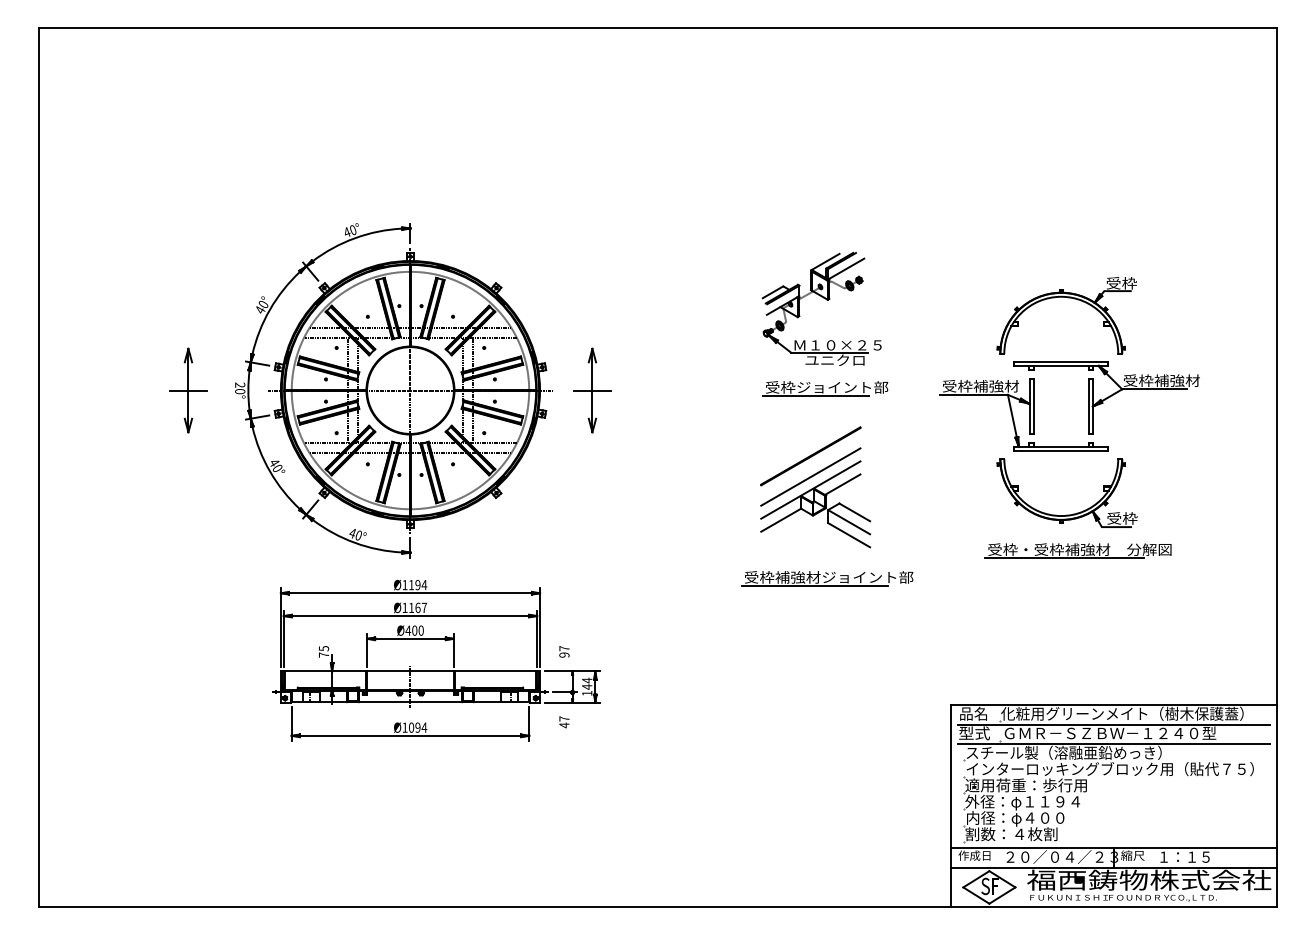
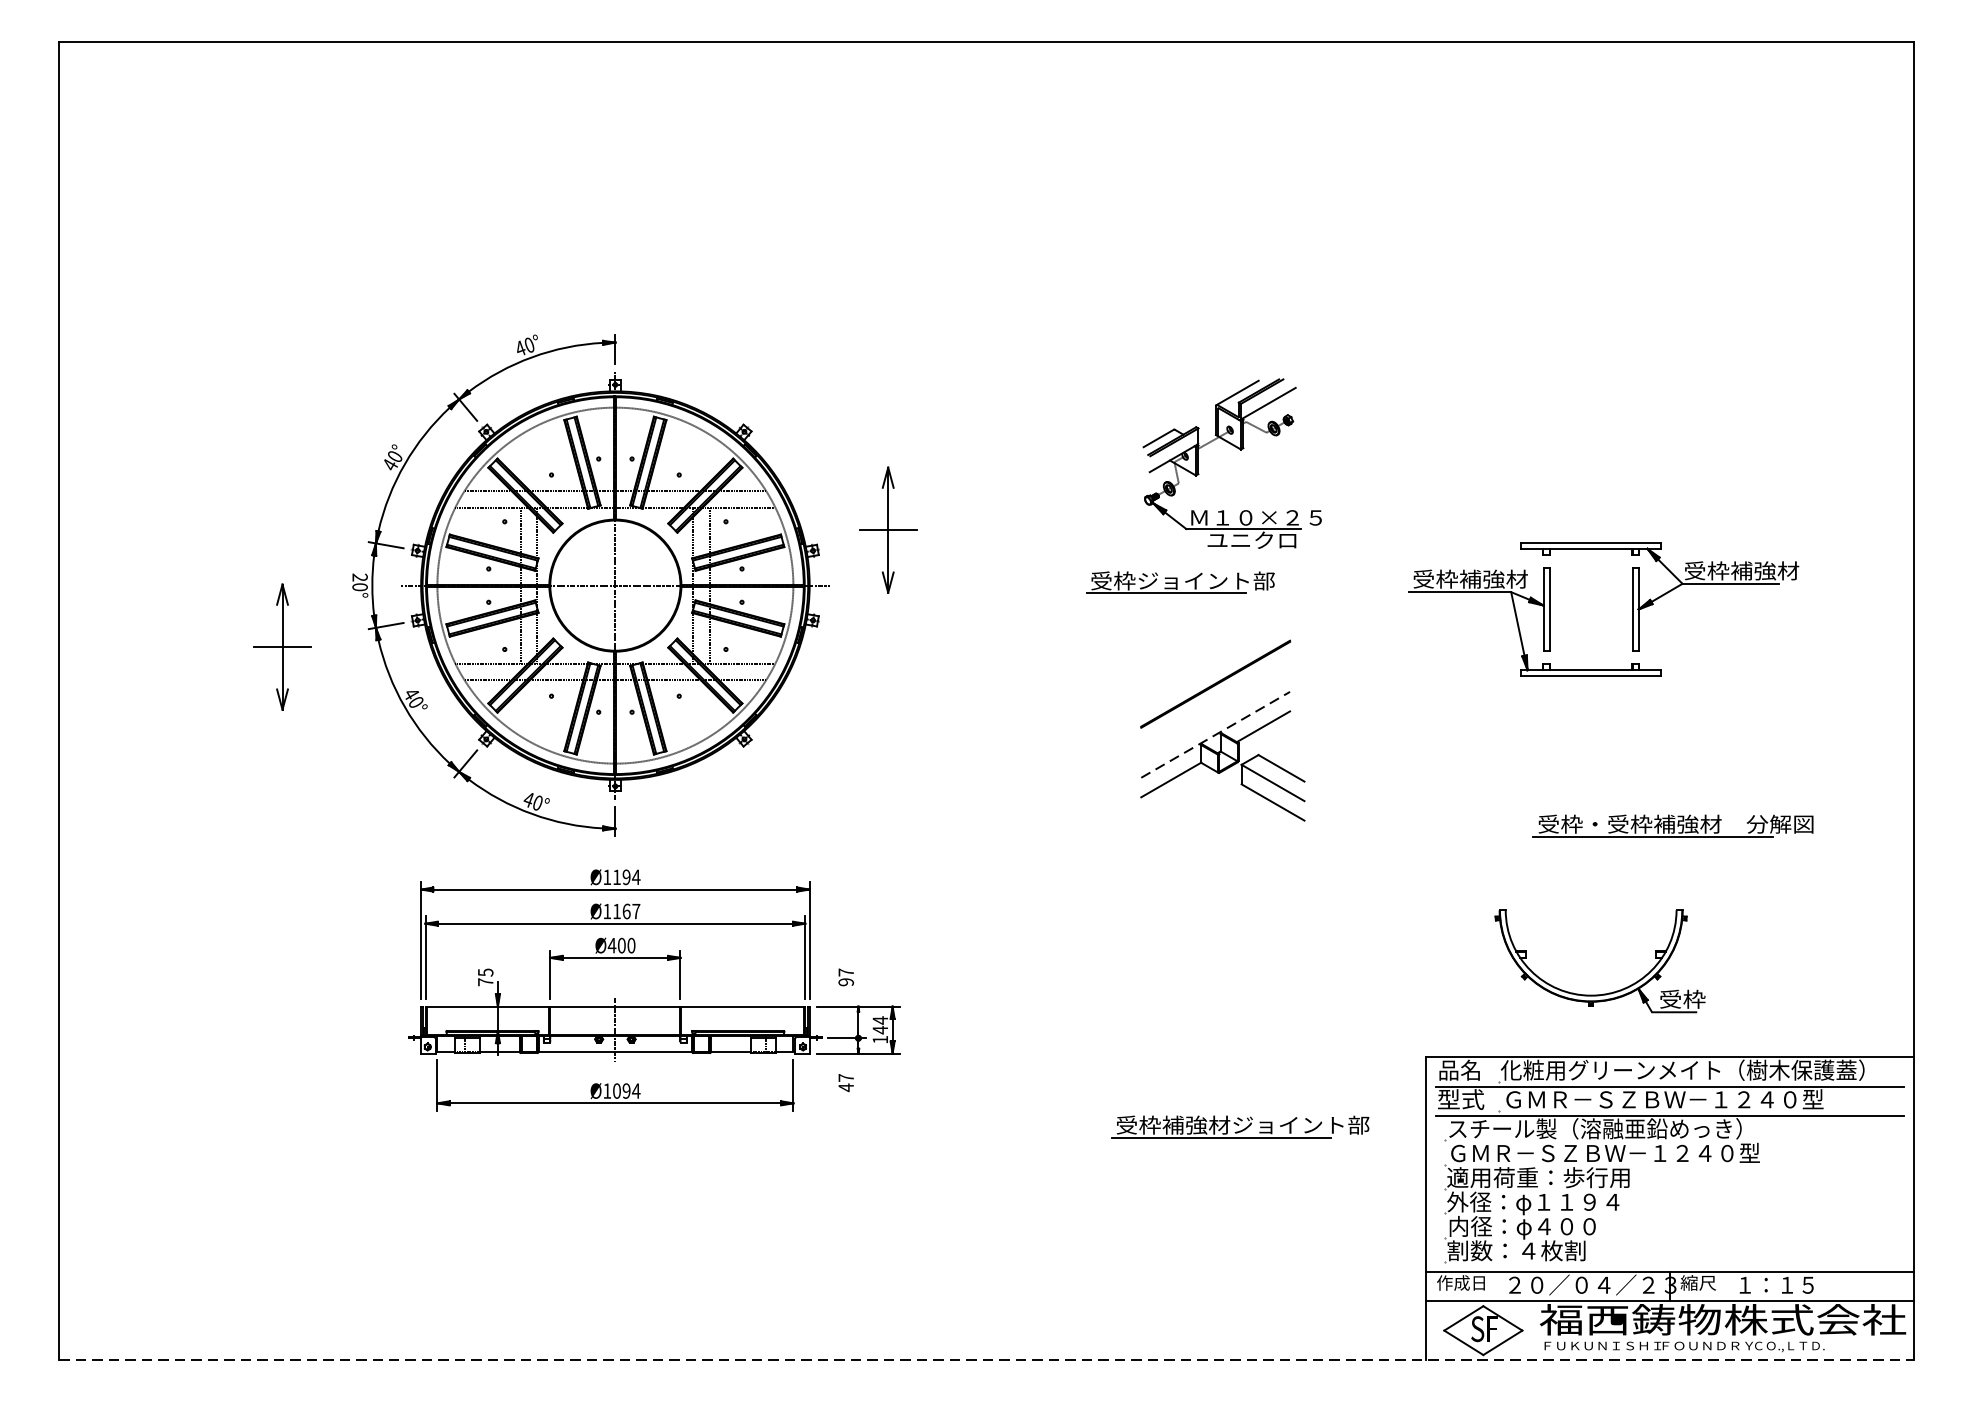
part: (1067, 298) -> (1600, 447), removed
part: (825, 388) -> (1180, 582), moved
part: (188, 390) -> (282, 647), moved
part: (592, 390) -> (888, 530), moved
line: (810, 476) -> (1215, 714), removed
line: (811, 489) -> (1216, 733), solid -> dashed
part: (1066, 514) -> (1598, 993), moved
part: (1077, 550) -> (1672, 825), moved
part: (827, 578) -> (1240, 1126), moved
text: (1109, 769) -> (1663, 1153), インターロッキングブロック用（貼代７５） -> ＧＭＲ－ＳＺＢＷ－１２４０型
line: (658, 906) -> (987, 1359), solid -> dashed

